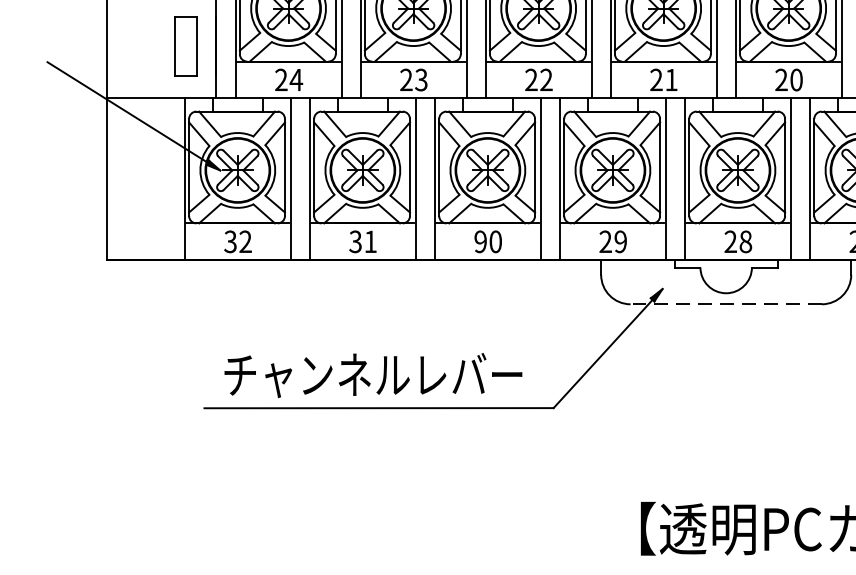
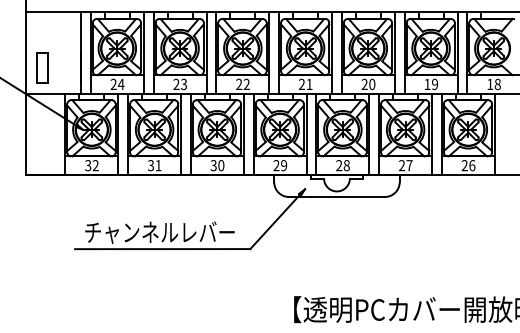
part: (185, 46) -> (42, 67), moved
text: (480, 241) -> (213, 165), 90 -> 30
line: (725, 303) -> (336, 196), dashed -> solid

